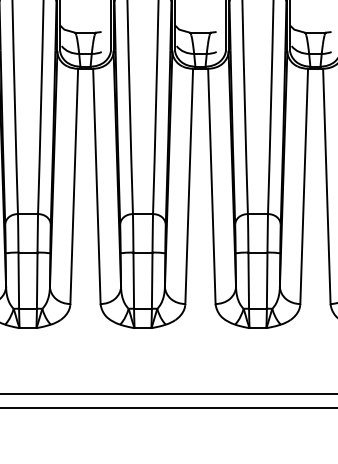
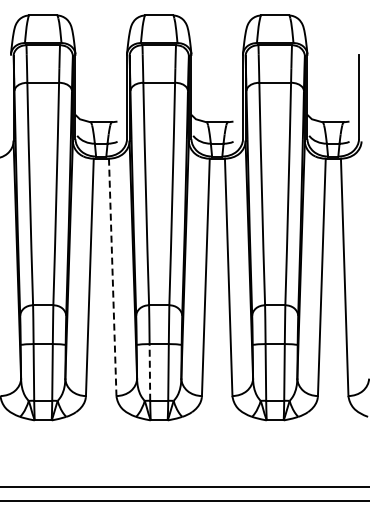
line: (96, 186) -> (112, 277), solid -> dashed
line: (133, 279) -> (149, 371), solid -> dashed

